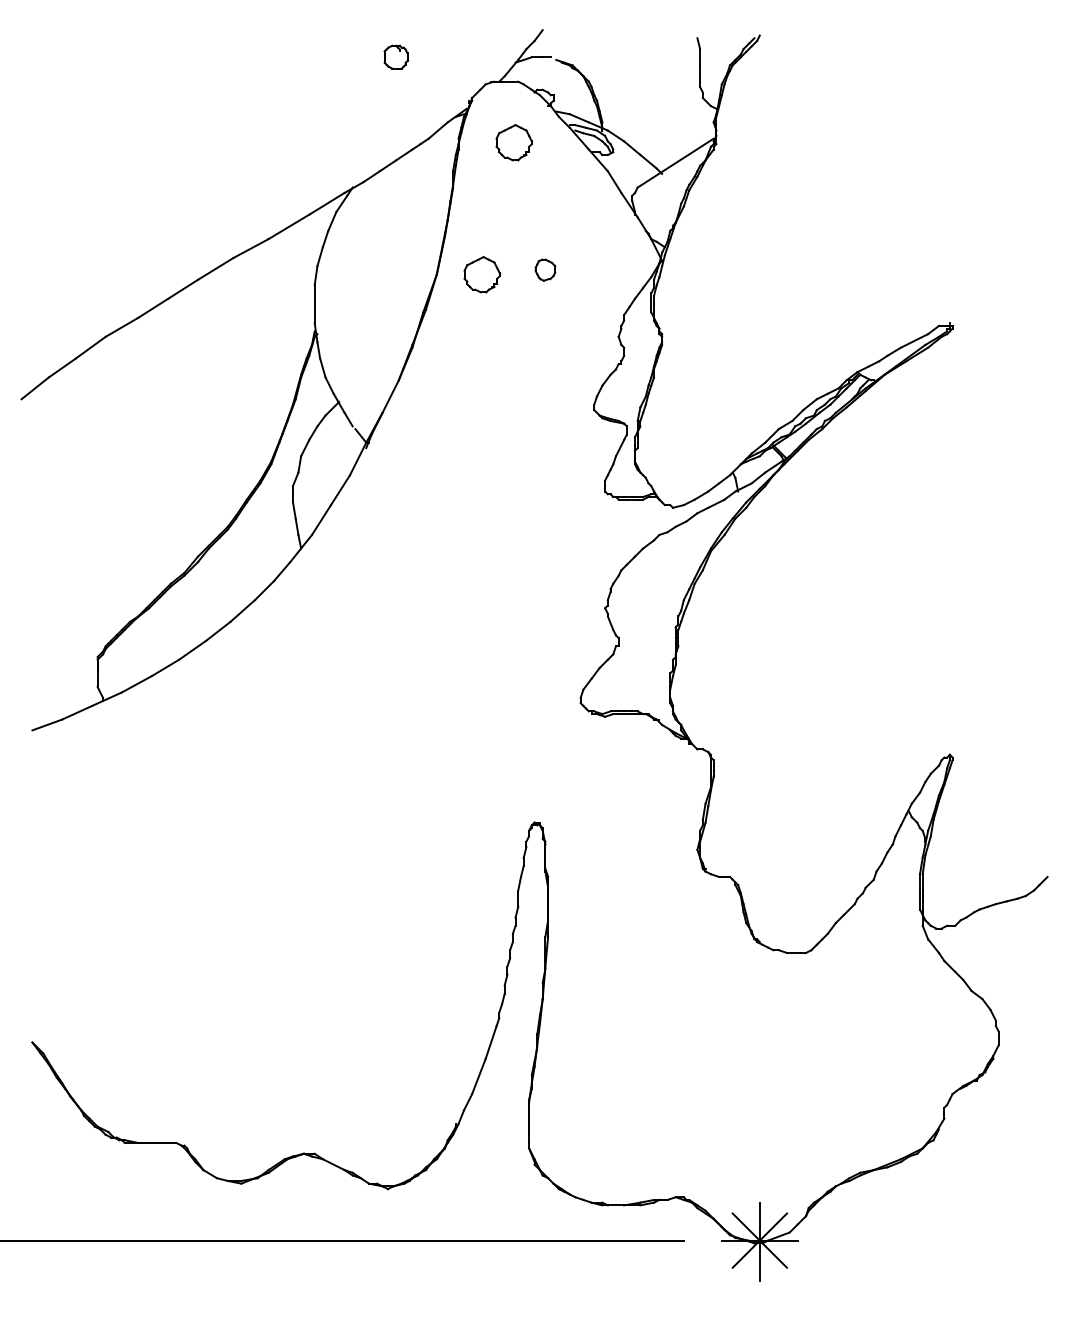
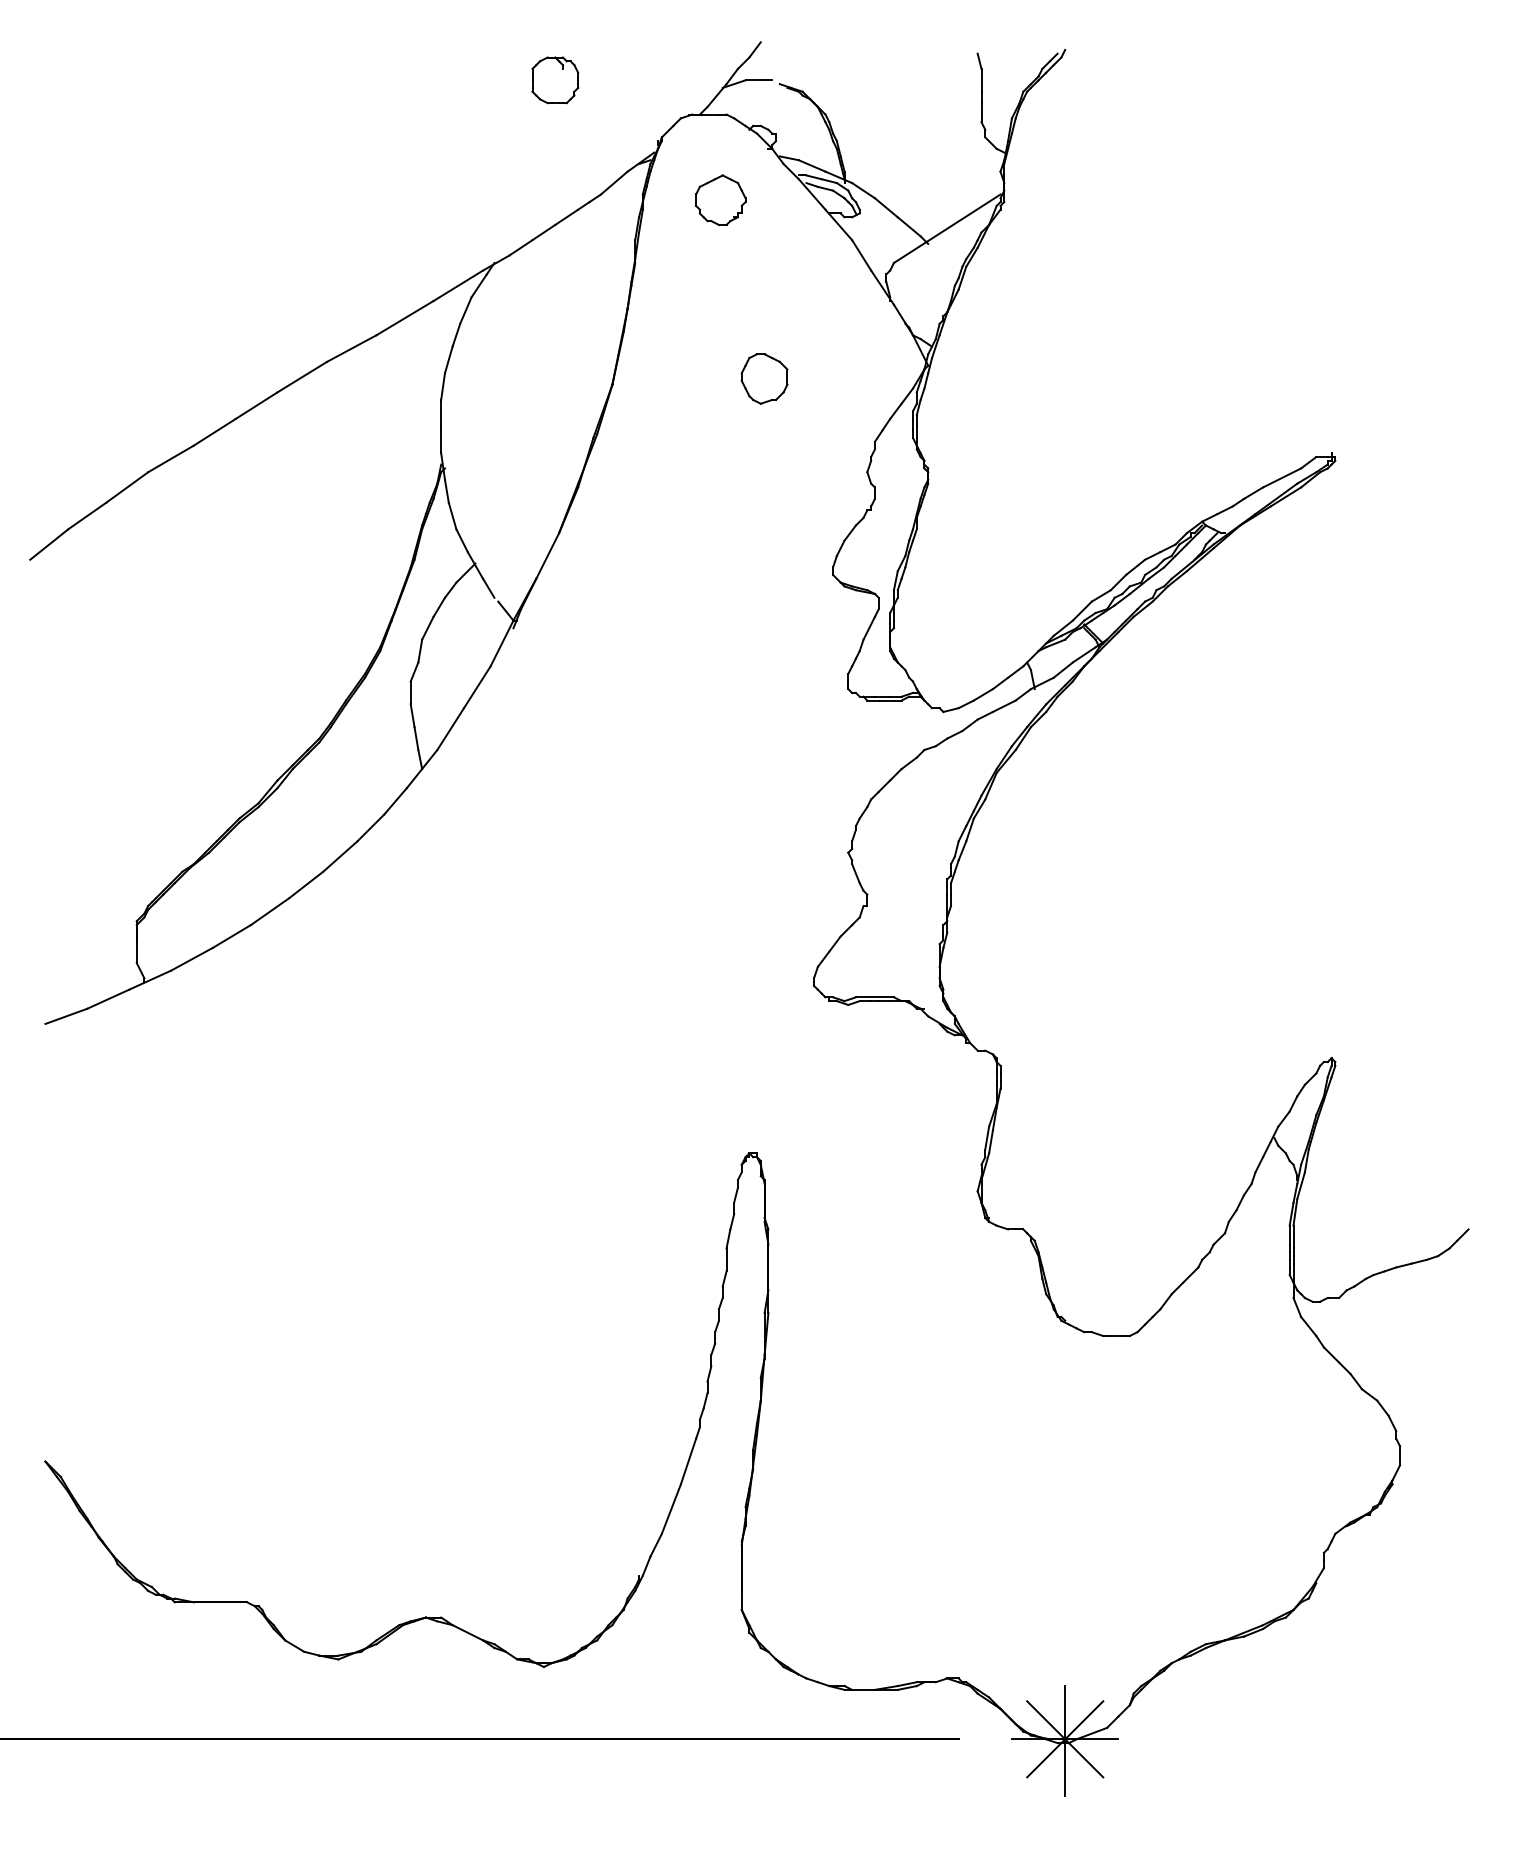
part: (395, 56) -> (554, 79), size x1.43
part: (545, 269) -> (764, 377), size x1.67
part: (481, 274) -> (674, 384), removed

